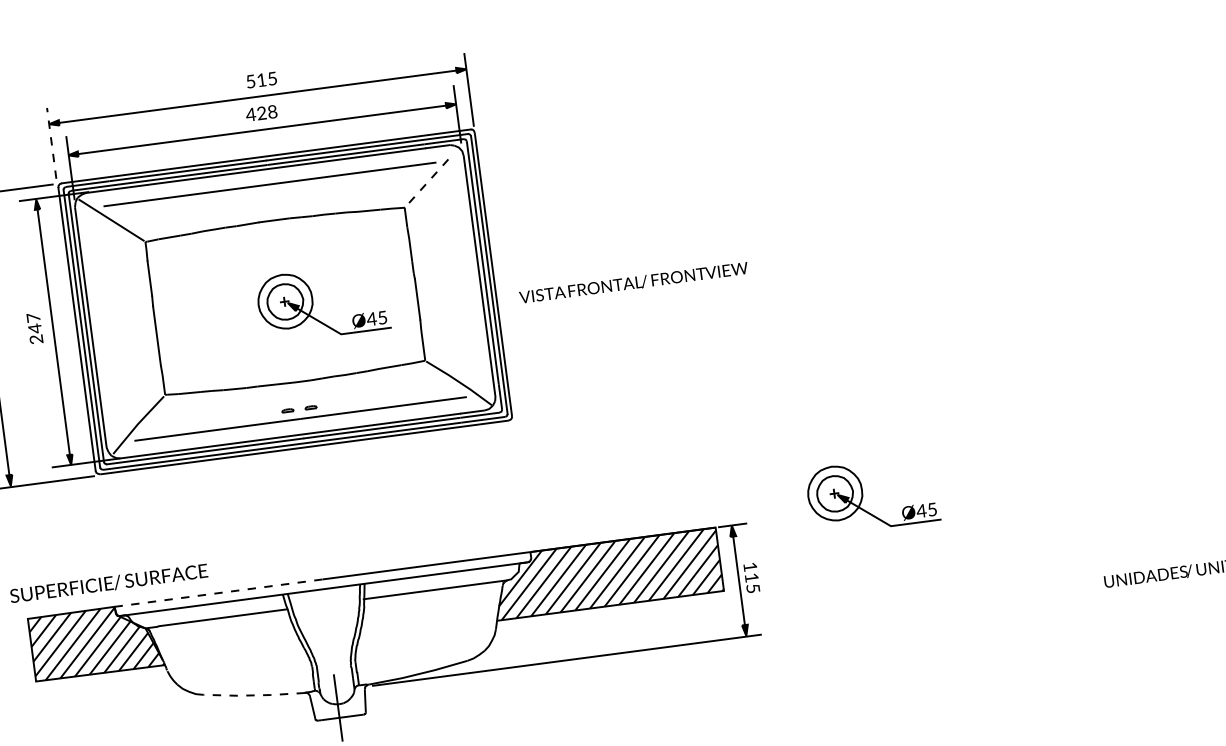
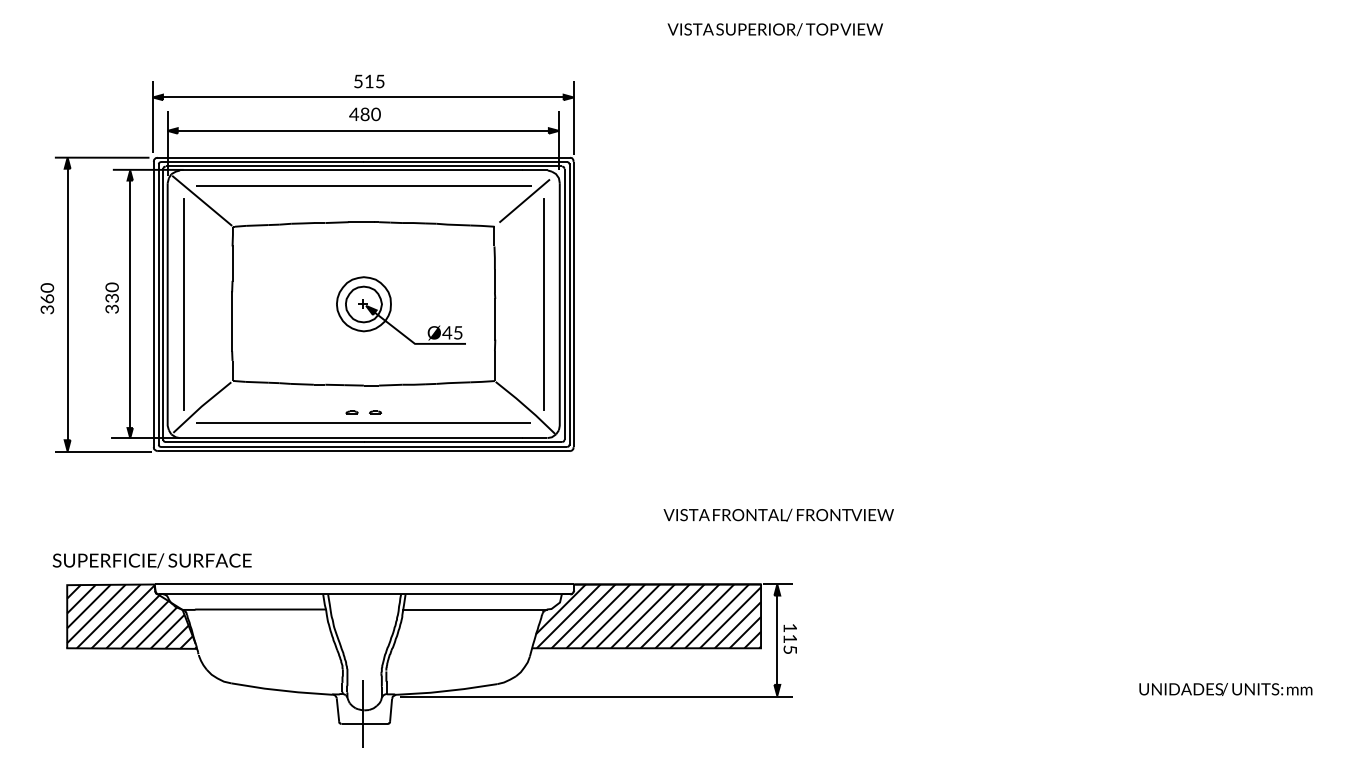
text: (267, 113) -> (370, 115), 428 -> 480
line: (51, 143) -> (152, 116), dashed -> solid
line: (432, 177) -> (525, 200), dashed -> solid
line: (464, 278) -> (544, 304), added
text: (633, 282) -> (778, 514), moved
line: (106, 325) -> (183, 304), added
text: (34, 327) -> (111, 297), 247 -> 330
part: (863, 496) -> (911, 572), removed
line: (218, 593) -> (259, 584), dashed -> solid
line: (254, 695) -> (281, 690), dashed -> solid

